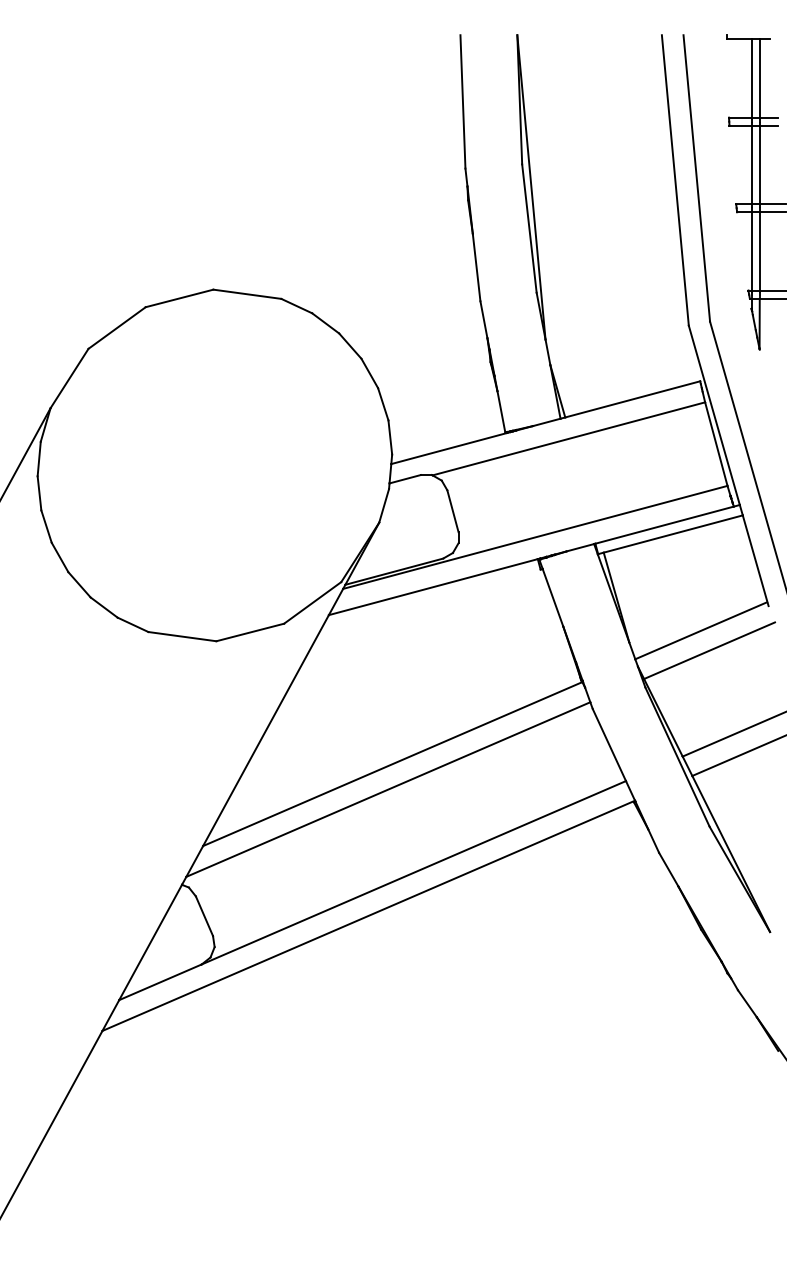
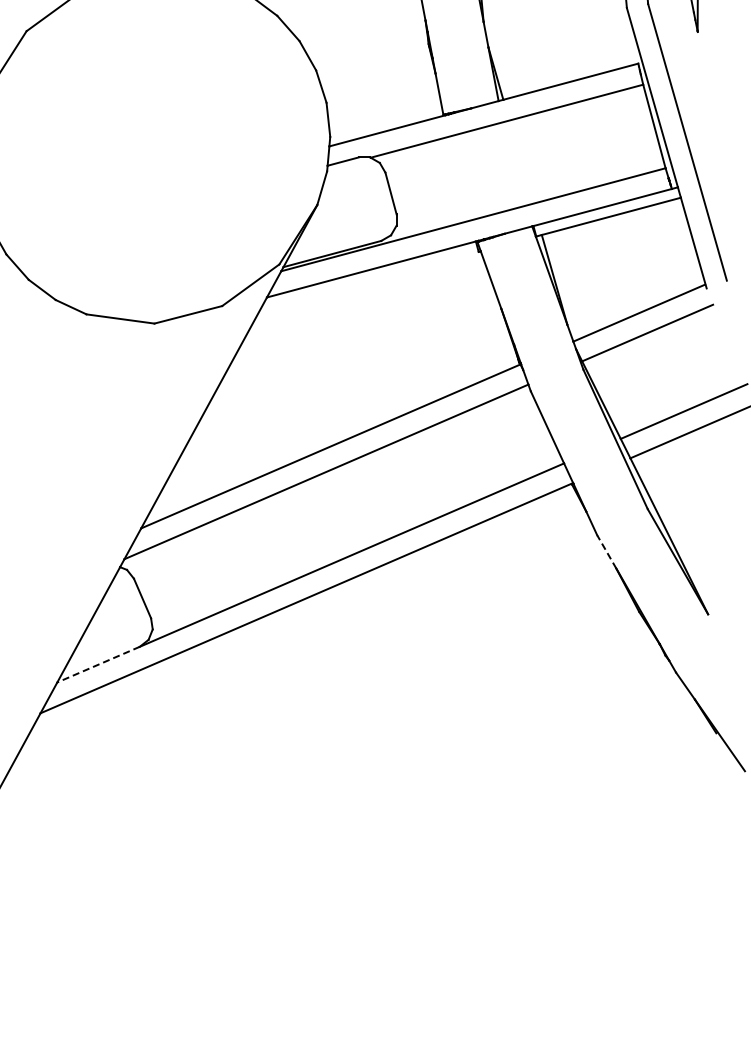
line: (668, 869) -> (606, 551), solid -> dashed
line: (160, 982) -> (98, 664), solid -> dashed

